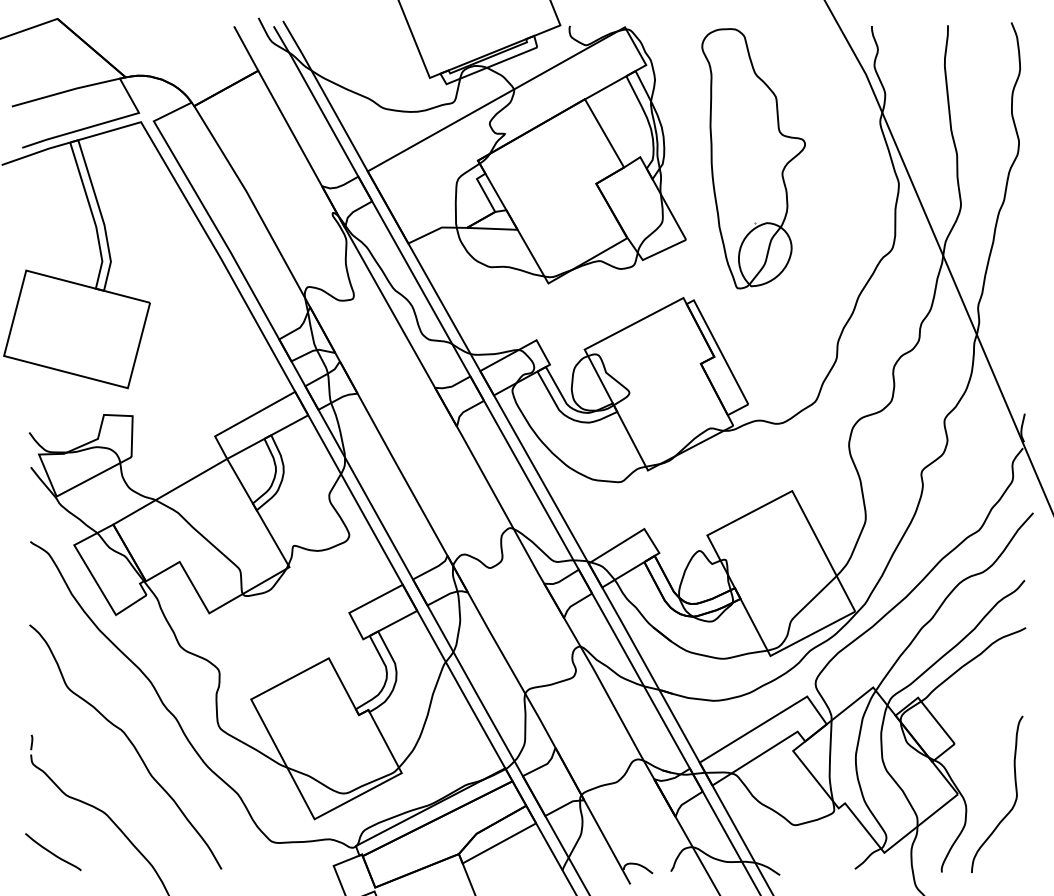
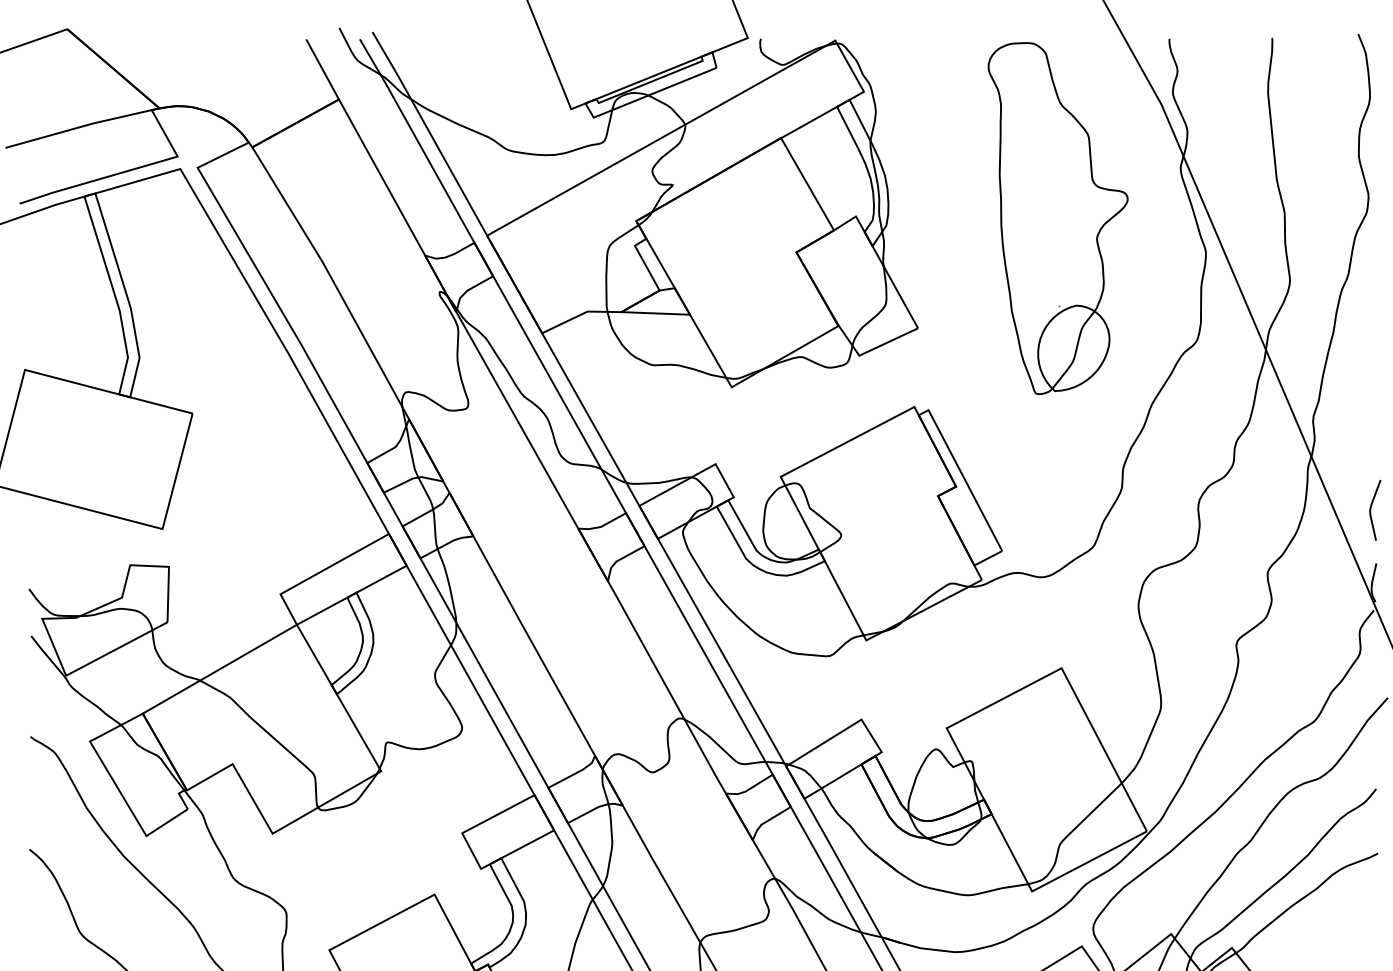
part: (753, 158) -> (1057, 218), moved
curve: (1021, 373) -> (1371, 509), added

